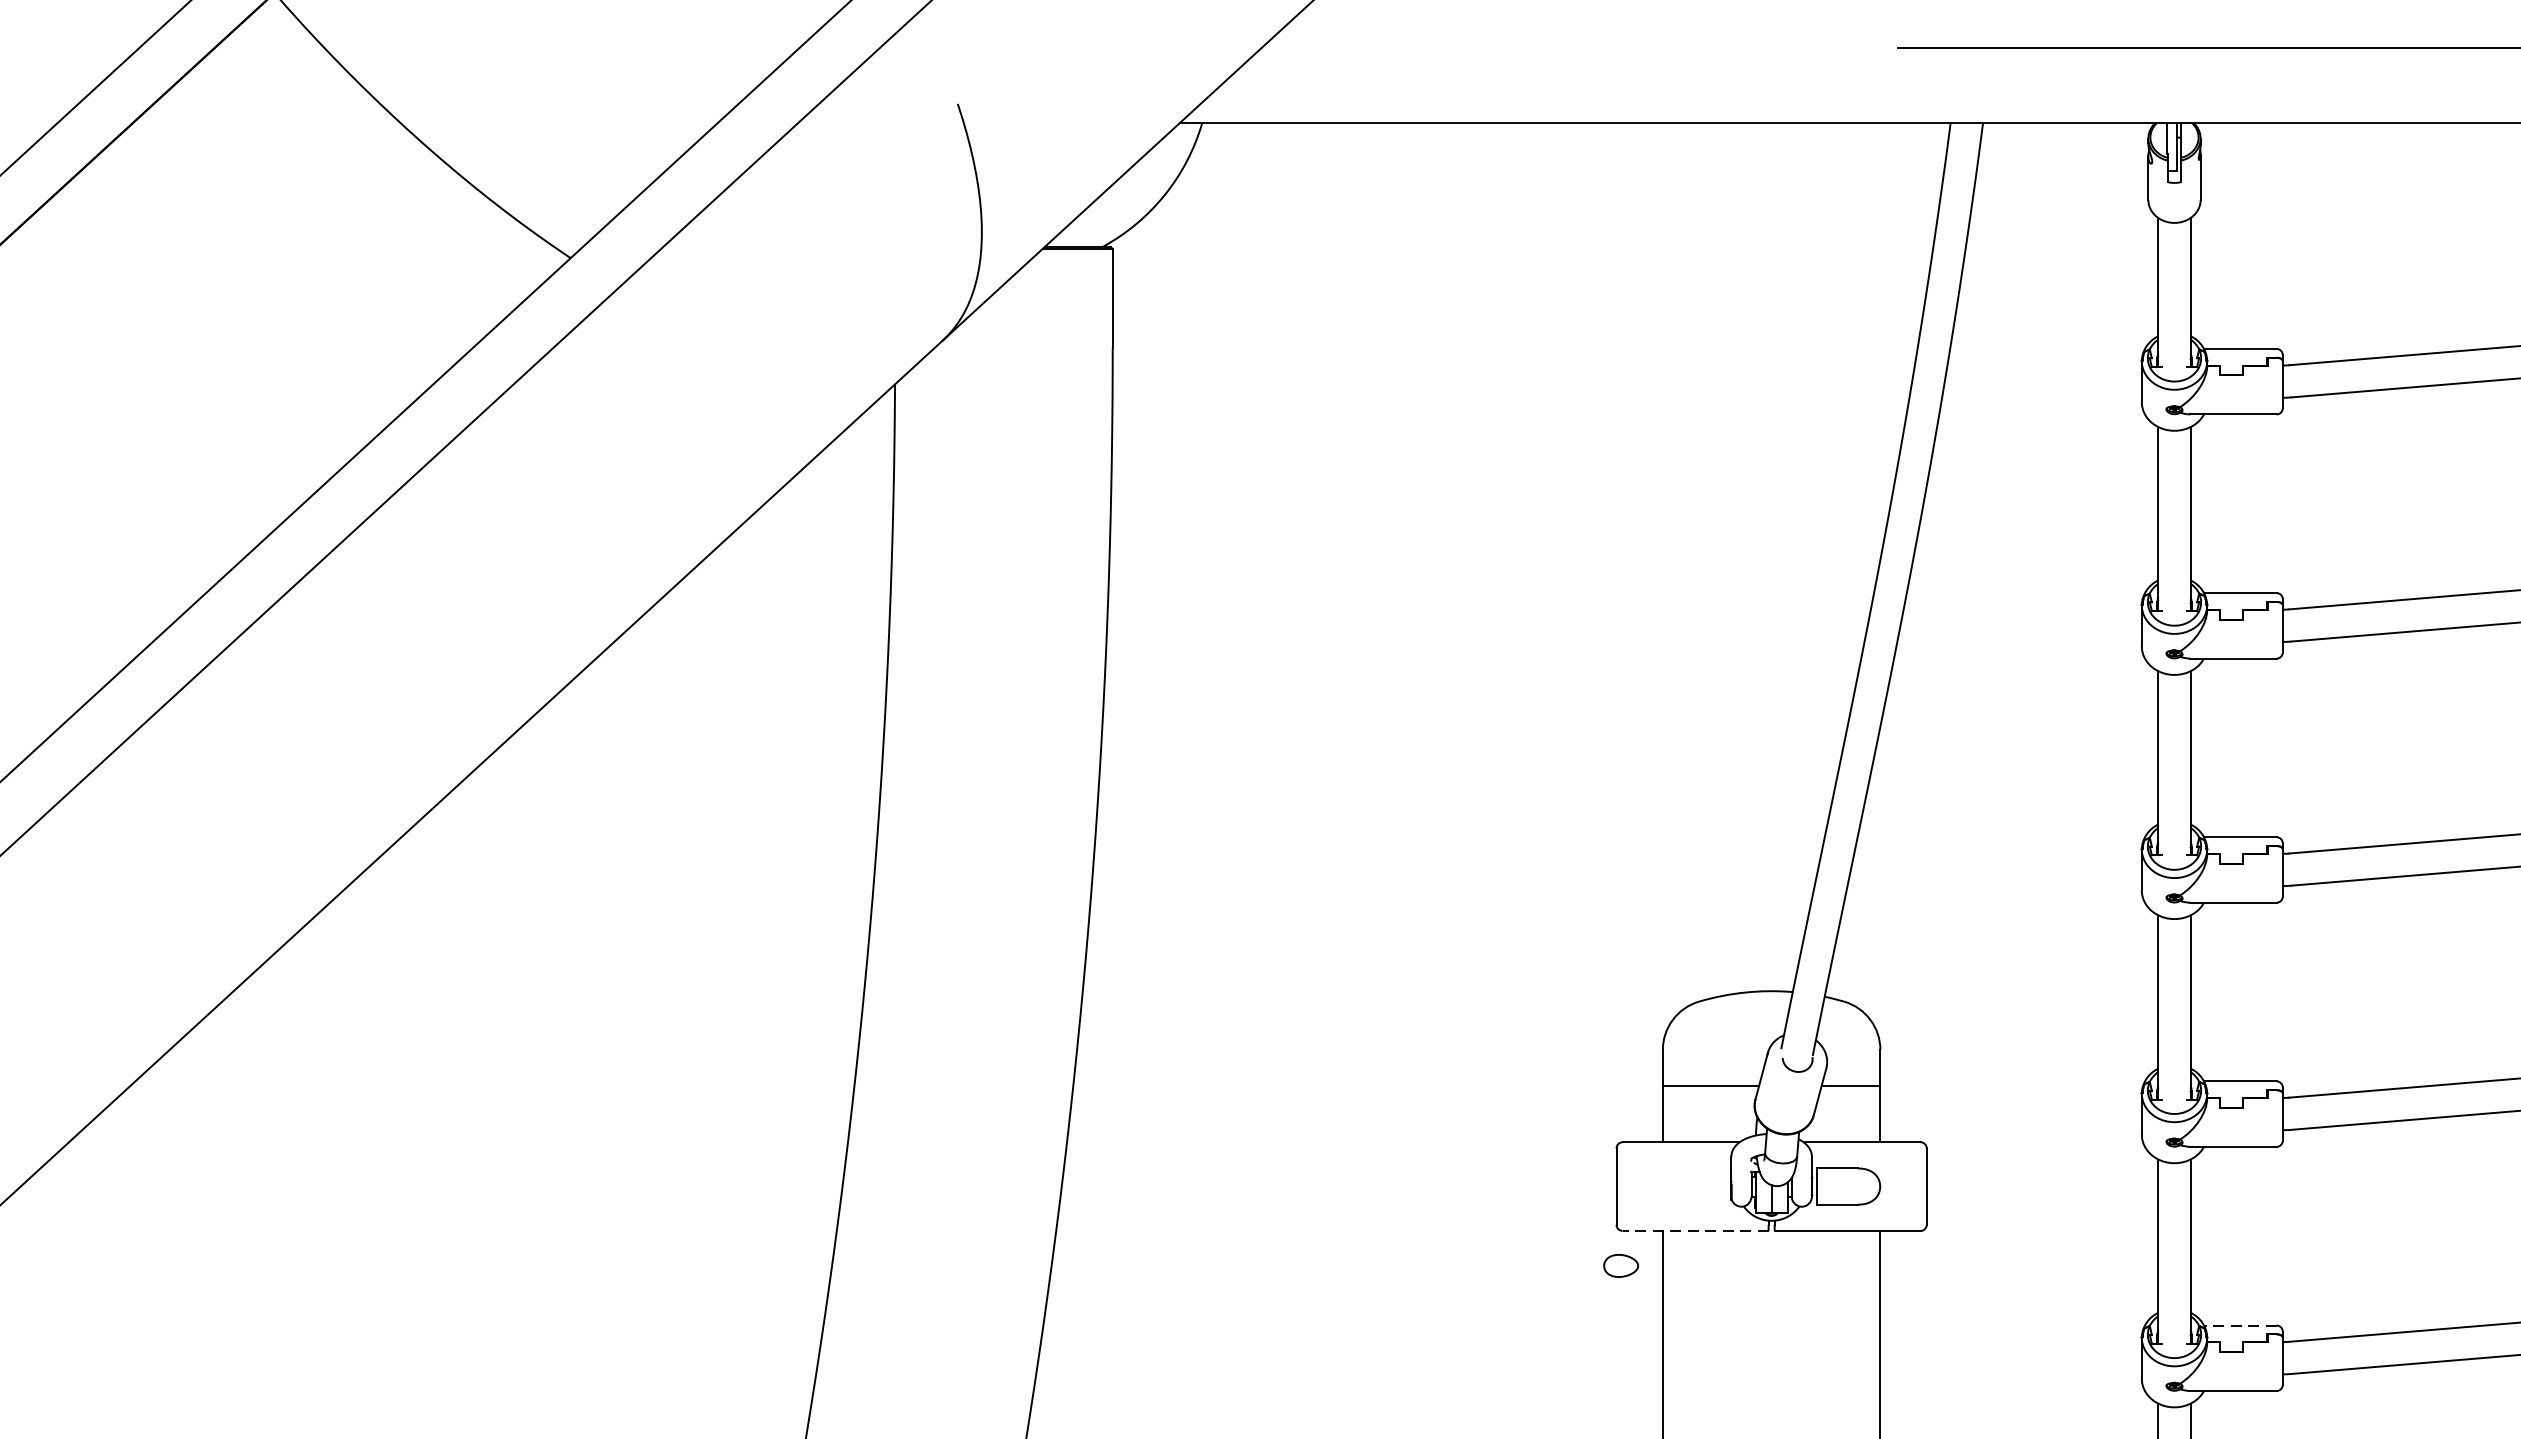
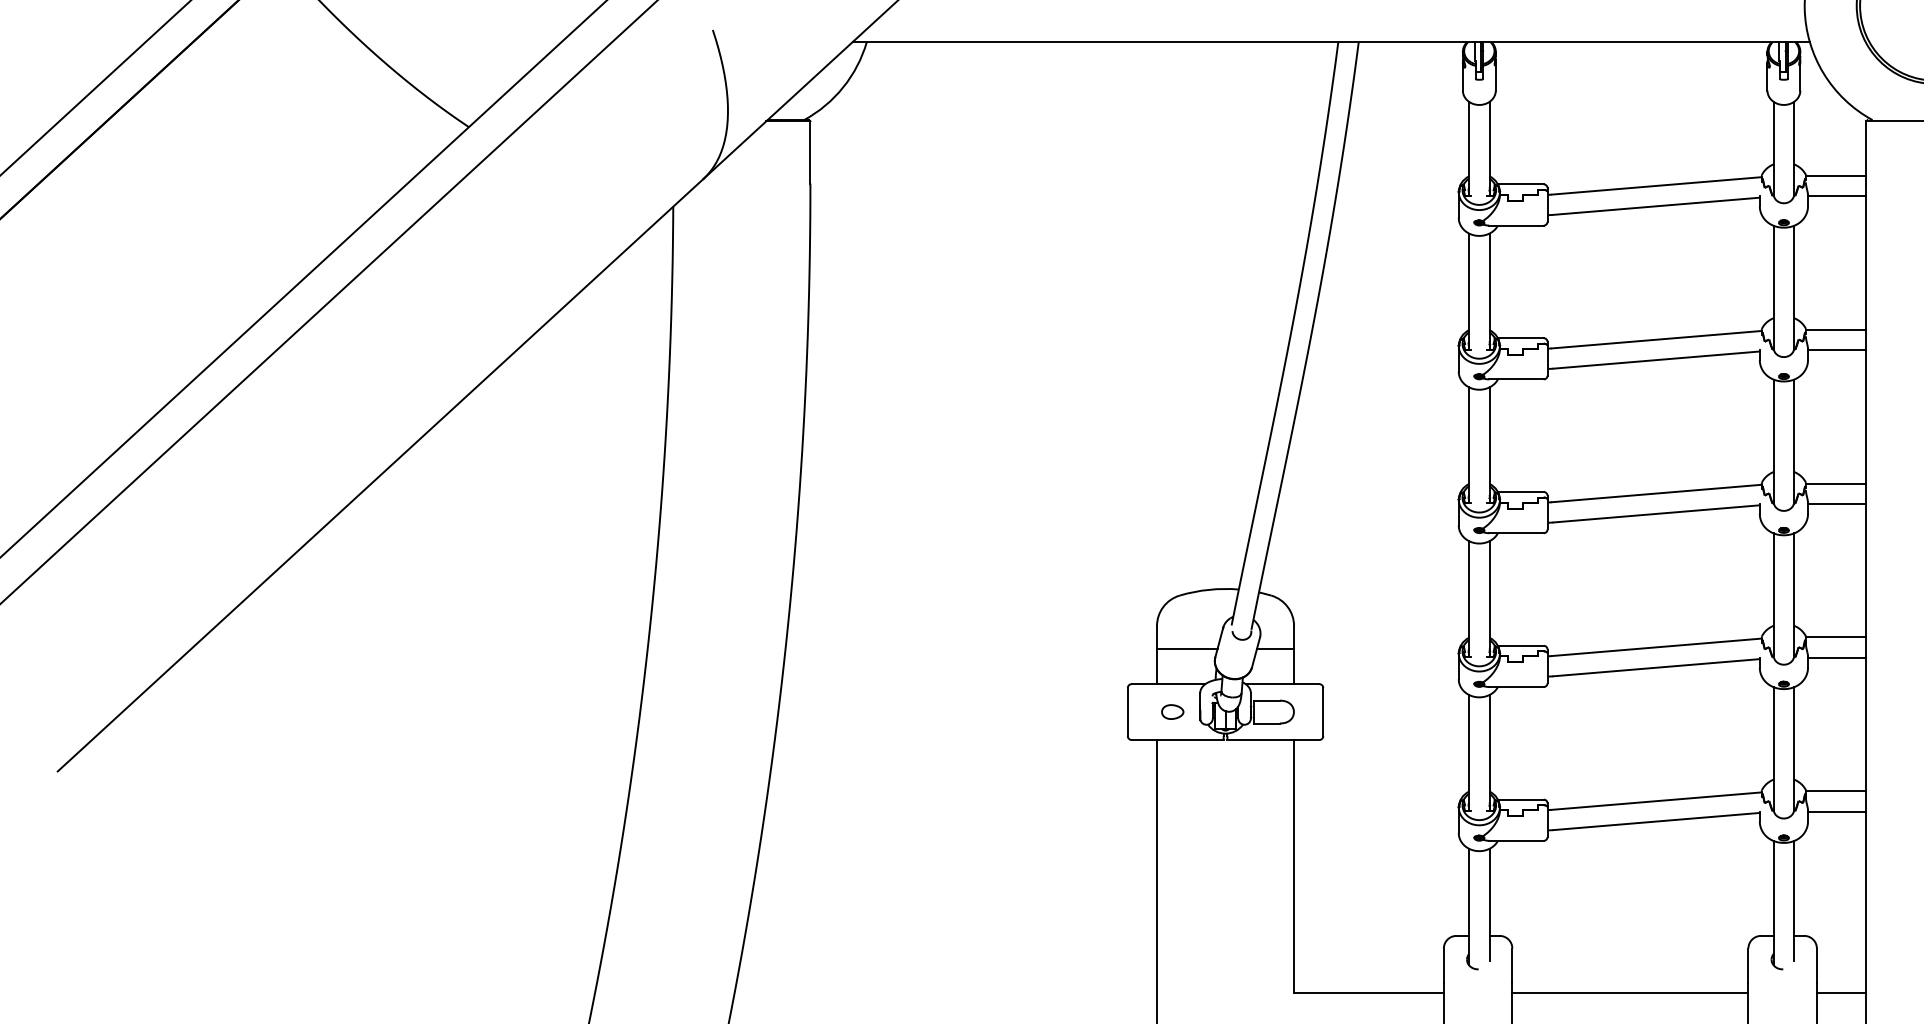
line: (1695, 1231) -> (1177, 740), dashed -> solid
part: (1620, 1265) -> (1172, 711), moved
line: (2239, 1325) -> (1520, 799), dashed -> solid

